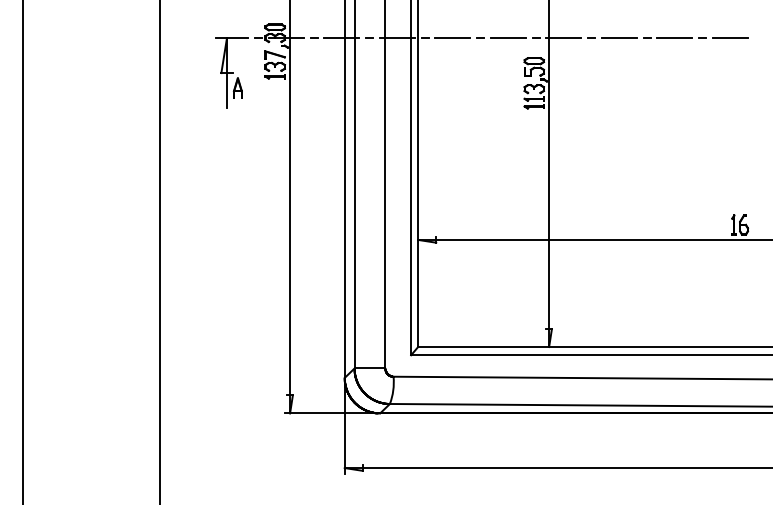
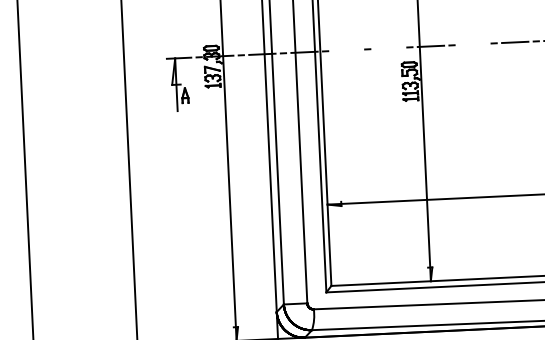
line: (452, 38) -> (346, 50), removed
line: (507, 38) -> (388, 48), removed
line: (618, 38) -> (472, 44), removed

